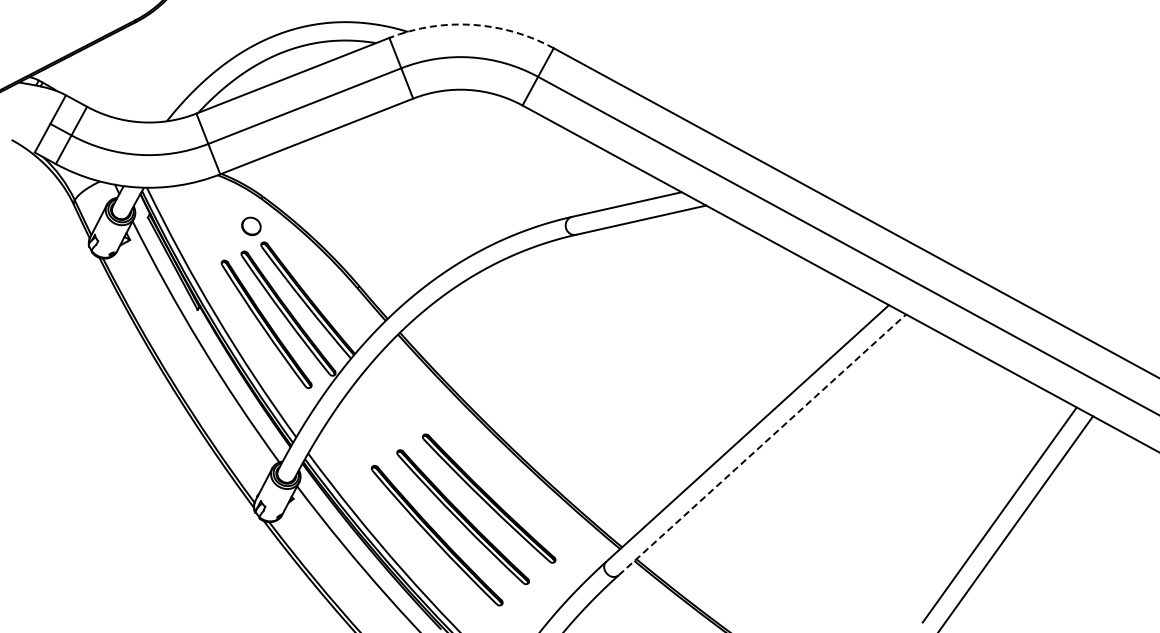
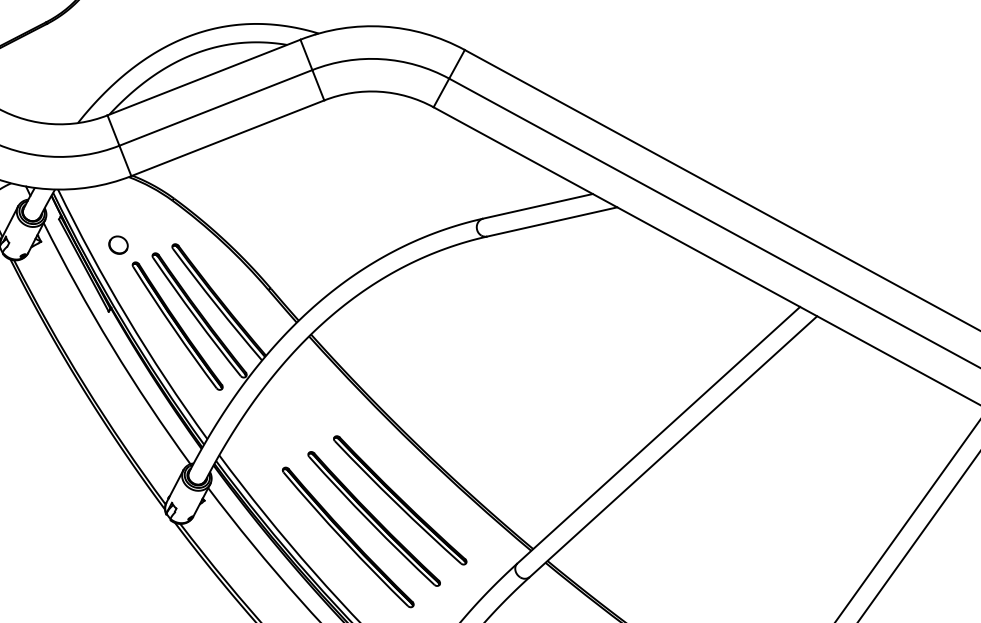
arc: (472, 24) -> (383, 26), dashed -> solid
part: (251, 225) -> (118, 244), moved
line: (762, 444) -> (673, 446), dashed -> solid

